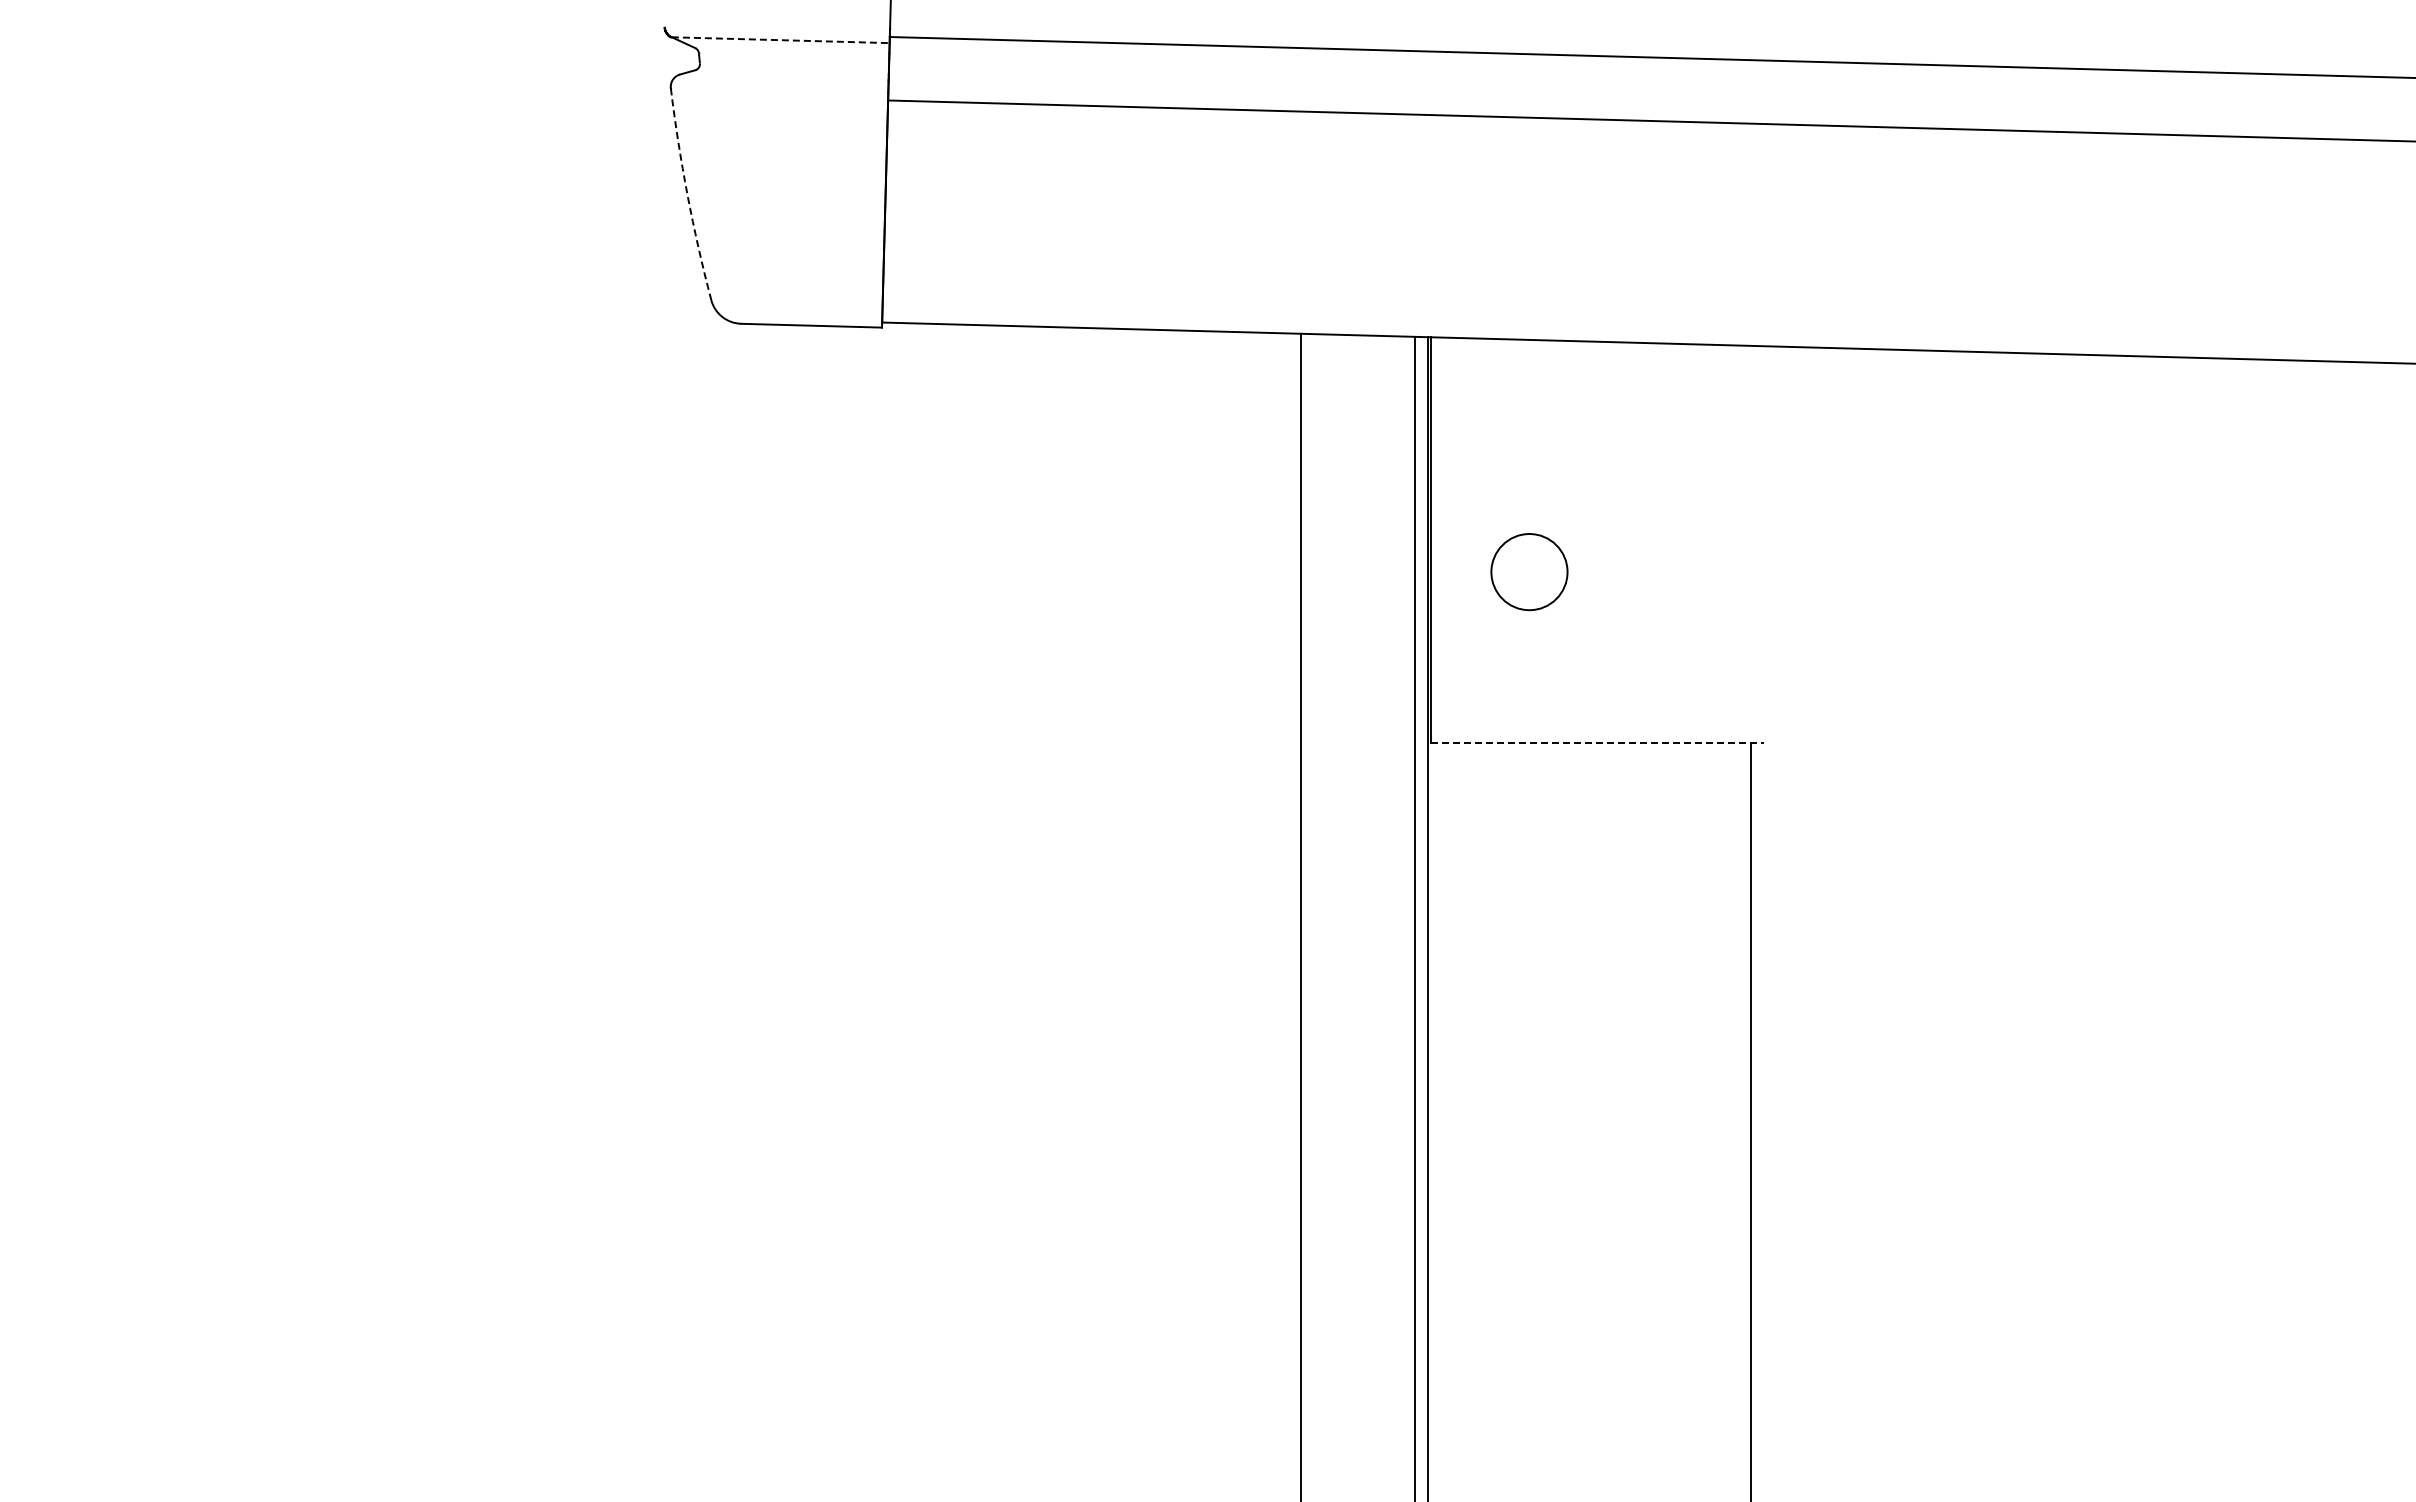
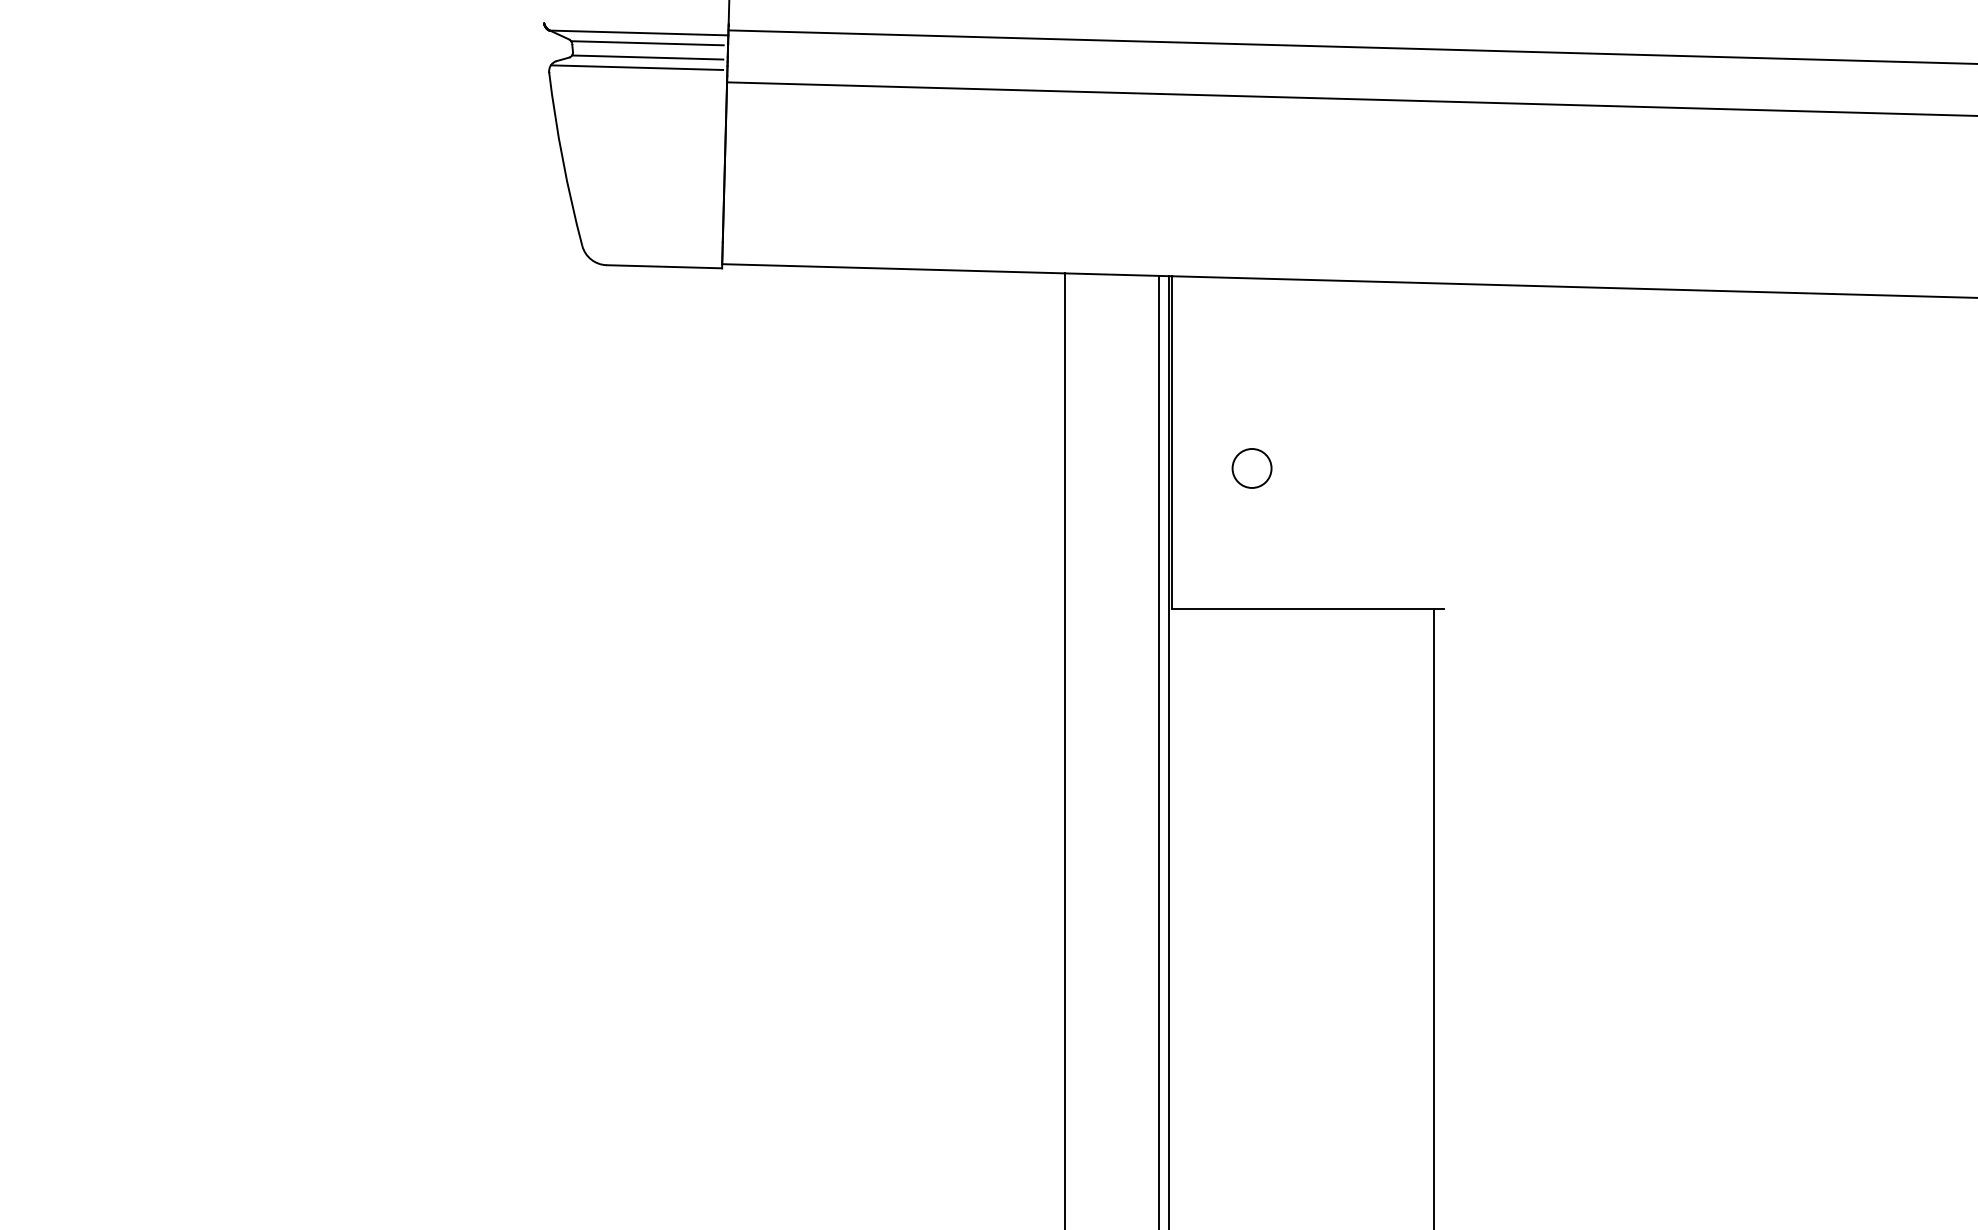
line: (780, 40) -> (638, 33), dashed -> solid
line: (790, 52) -> (647, 43), added
line: (790, 69) -> (647, 56), added
line: (777, 82) -> (636, 67), added
arc: (687, 194) -> (562, 159), dashed -> solid
circle: (1528, 571) -> (1251, 468), size x0.62
line: (1597, 743) -> (1307, 608), dashed -> solid

